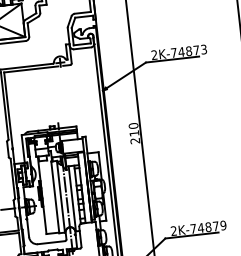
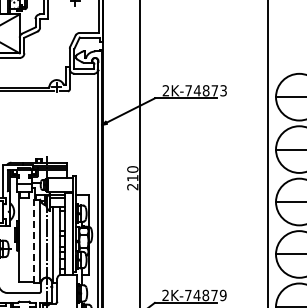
line: (55, 197) -> (33, 241), solid -> dashed

